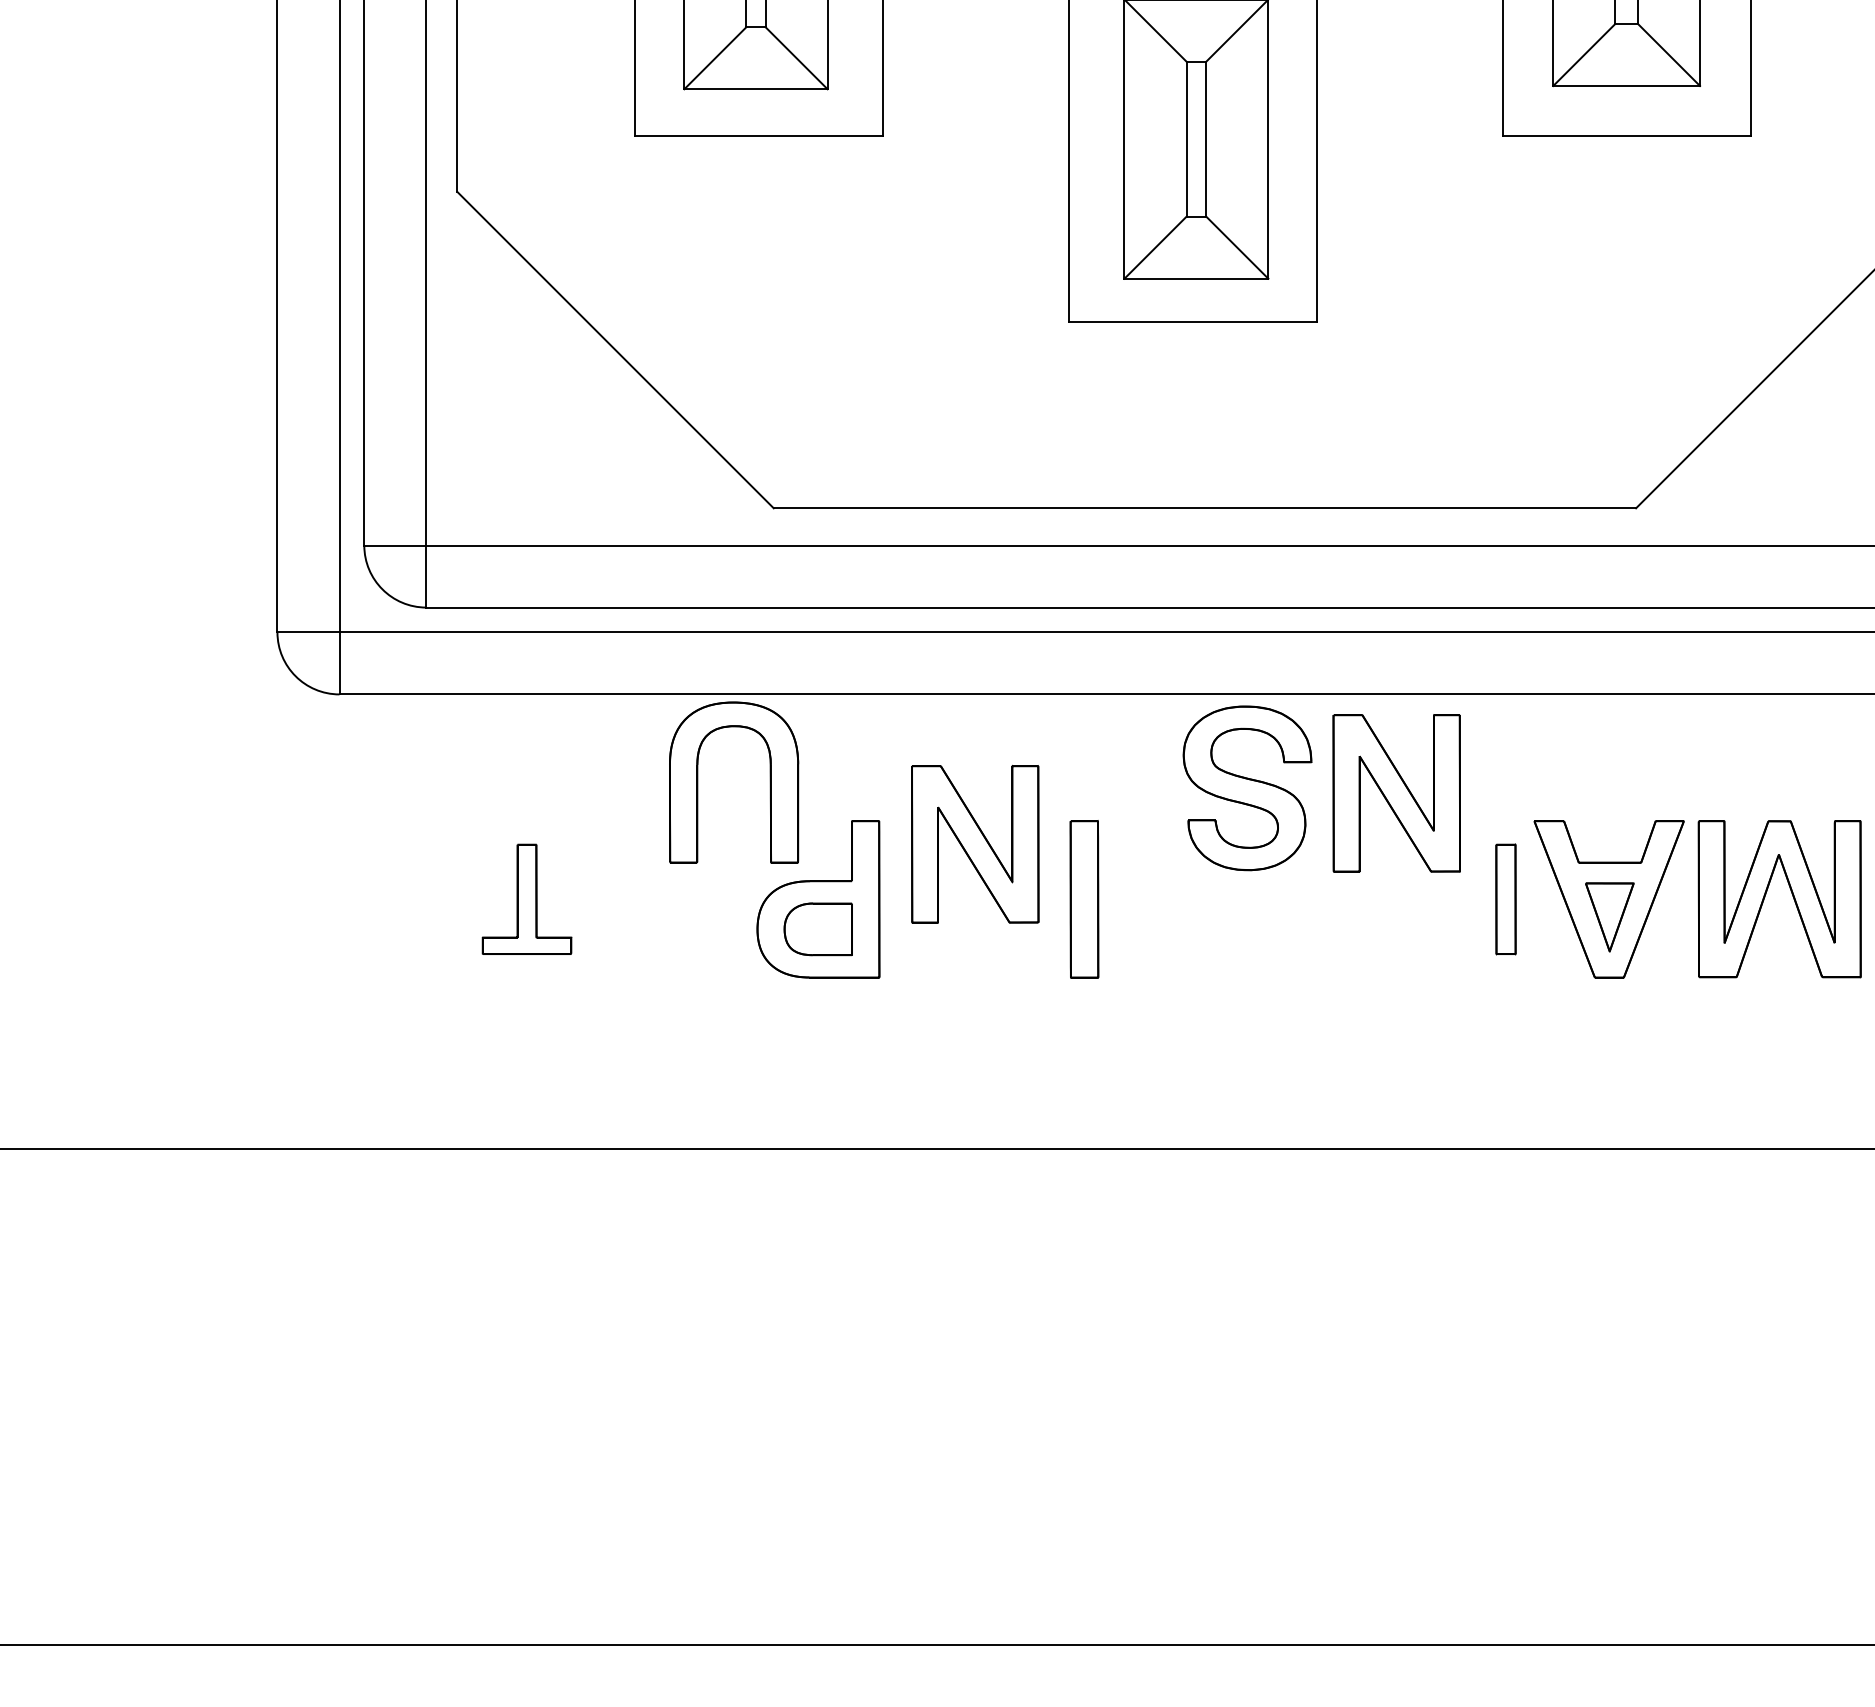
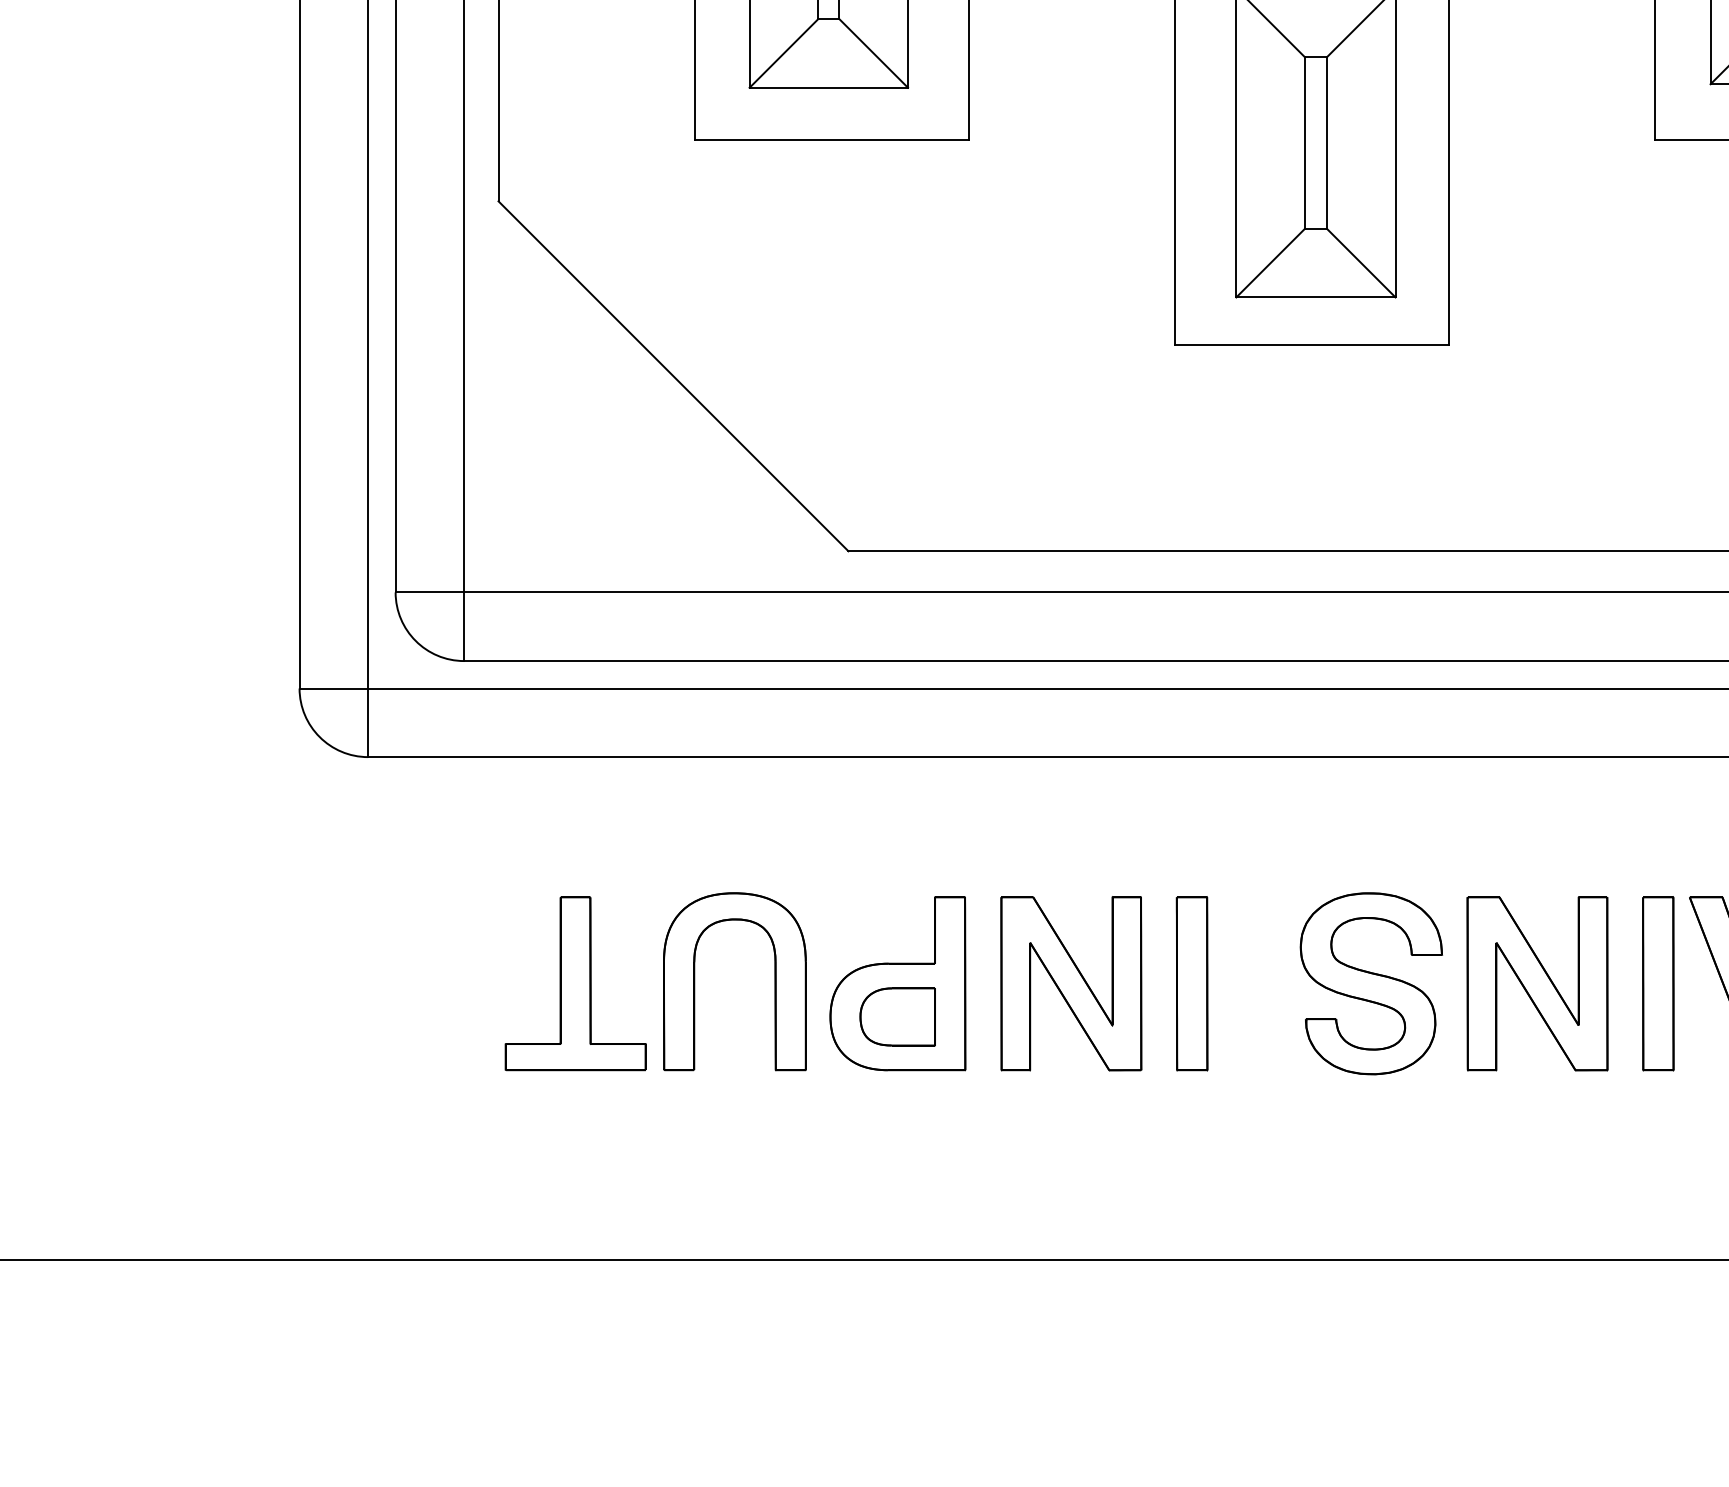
part: (769, 782) -> (774, 981), moved
part: (1247, 788) -> (1371, 983), moved
part: (1396, 793) -> (1537, 983), moved
part: (975, 843) -> (1071, 982), moved
part: (526, 899) -> (575, 983), size x1.43
part: (1505, 899) -> (1657, 983), size x1.43

